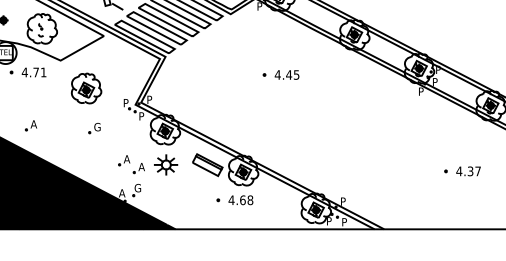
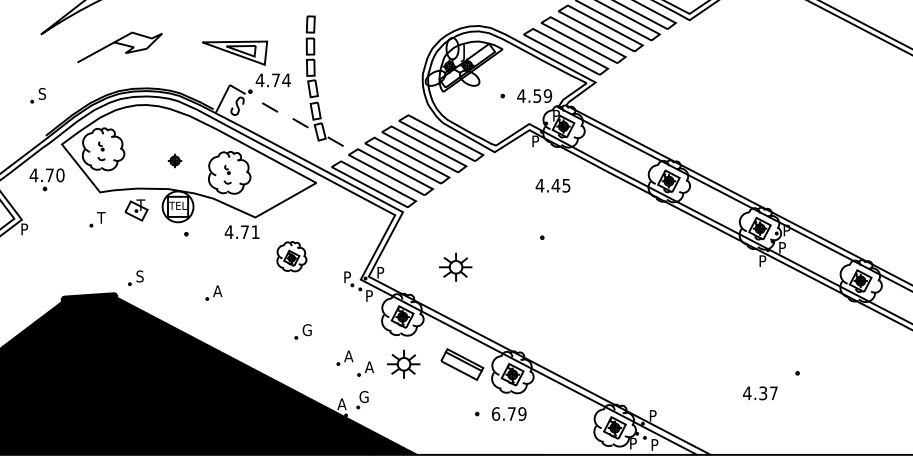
text: (33, 71) -> (241, 231), moved
text: (286, 74) -> (552, 185), moved
part: (86, 88) -> (291, 256), size x0.7
part: (202, 95) -> (455, 266), added
part: (30, 125) -> (213, 292), moved
part: (94, 128) -> (302, 331), moved
text: (468, 171) -> (760, 393), moved
text: (240, 199) -> (508, 413), 4.68 -> 6.79

